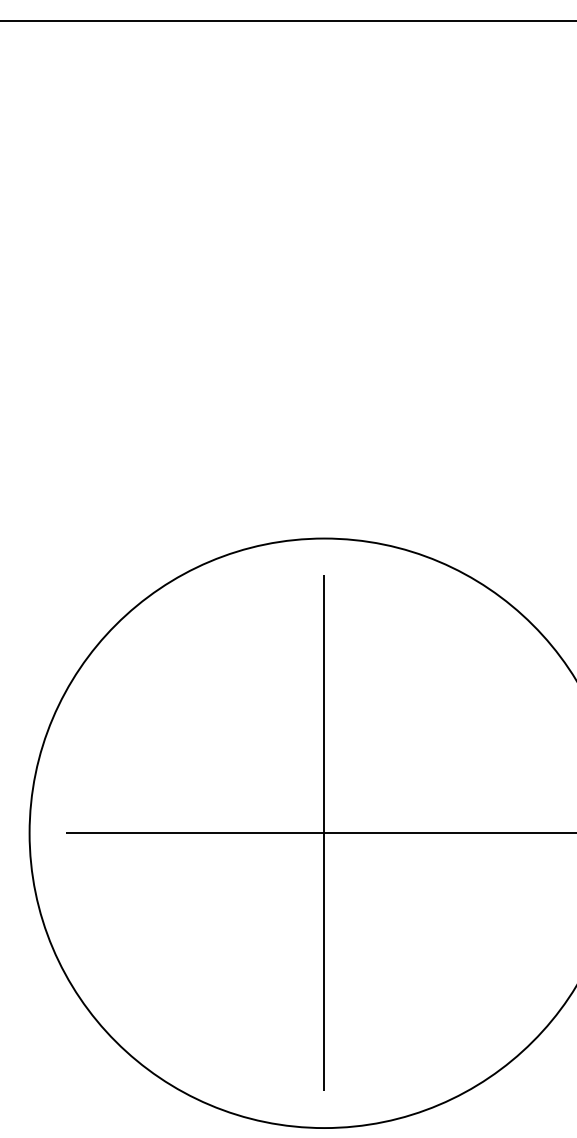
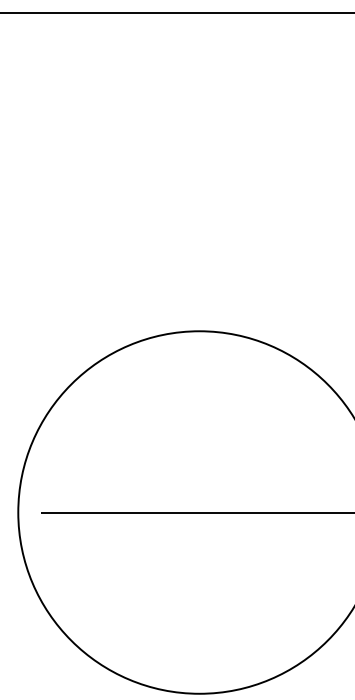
line: (324, 833) -> (199, 512), removed

